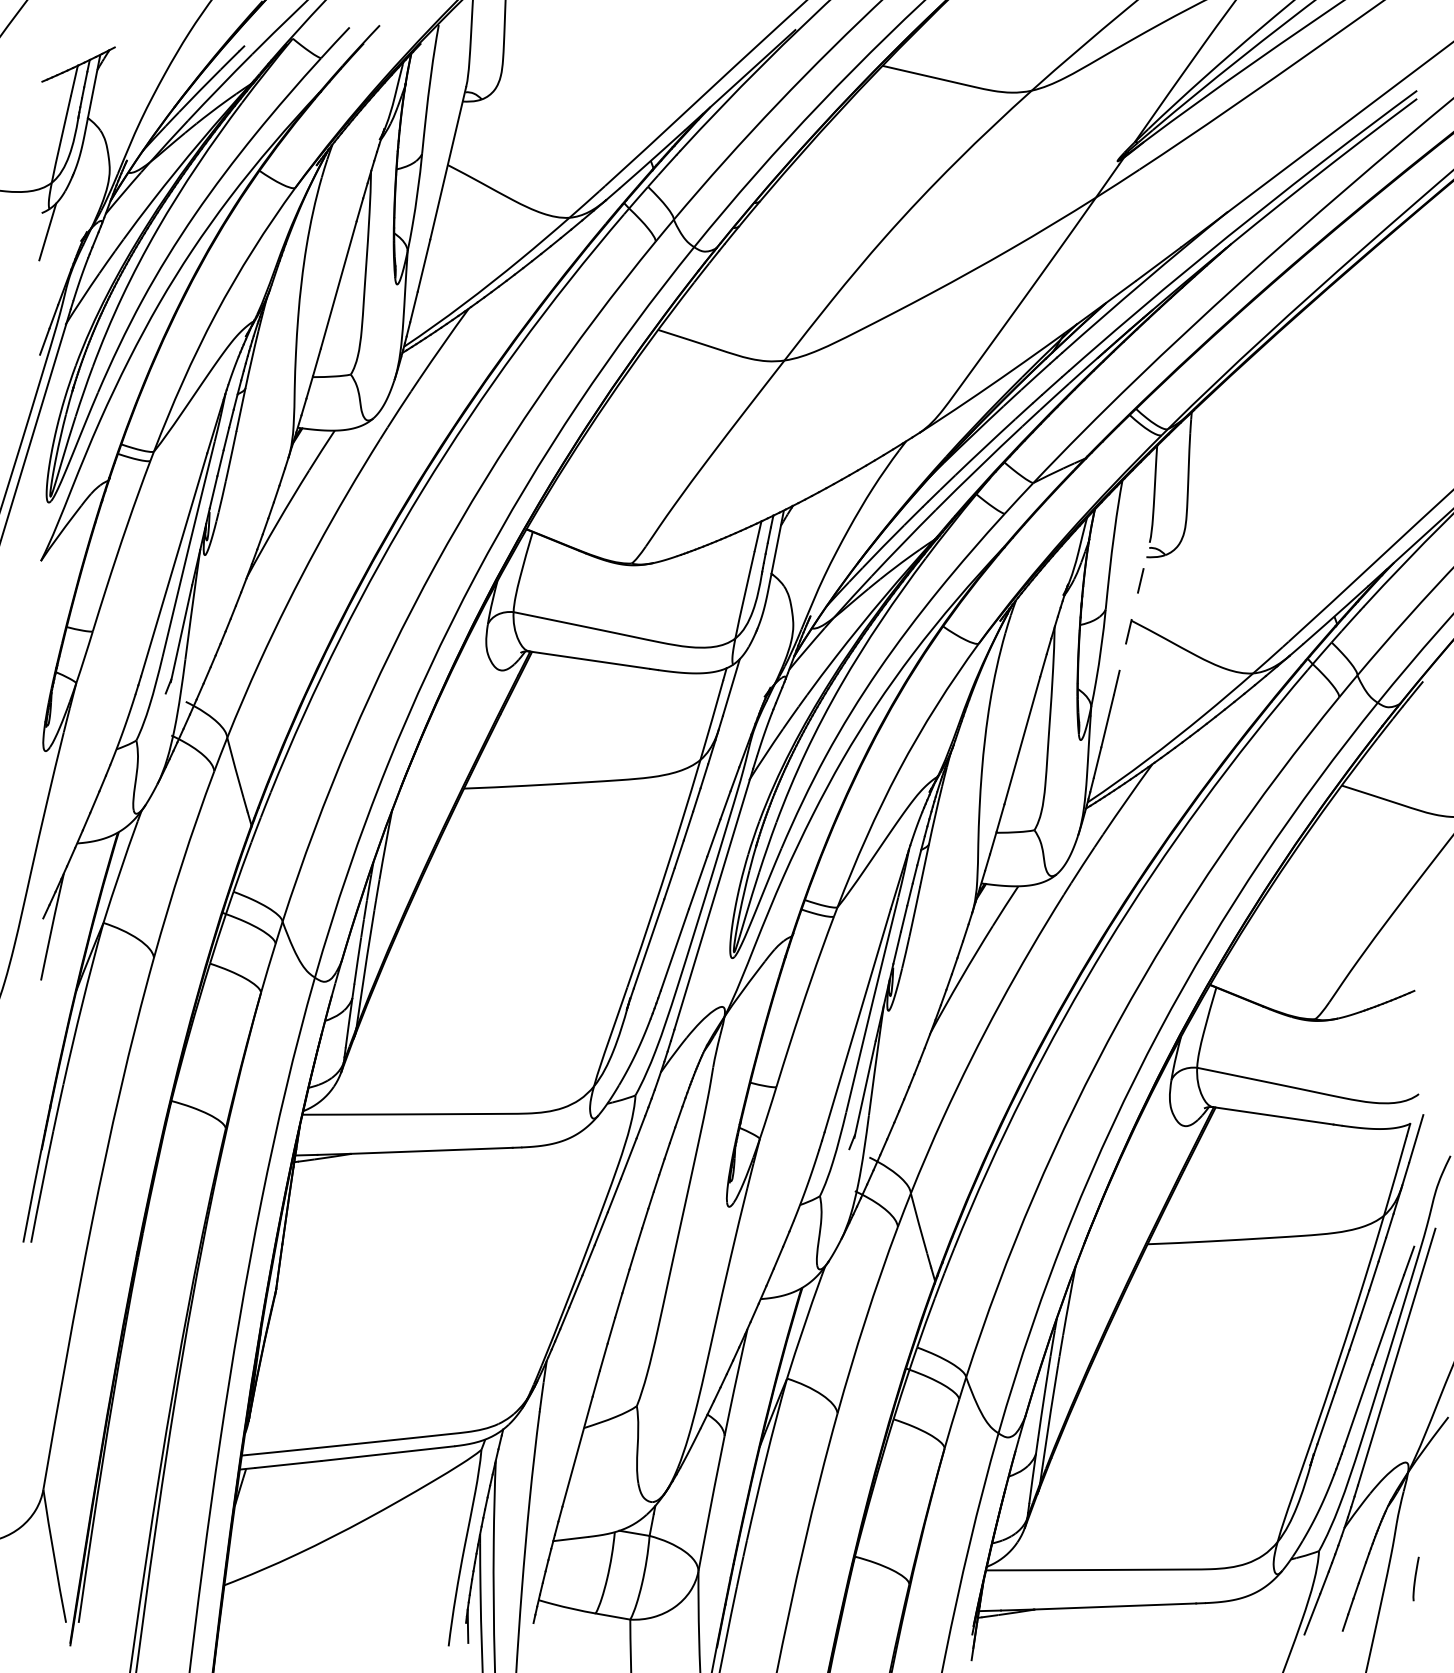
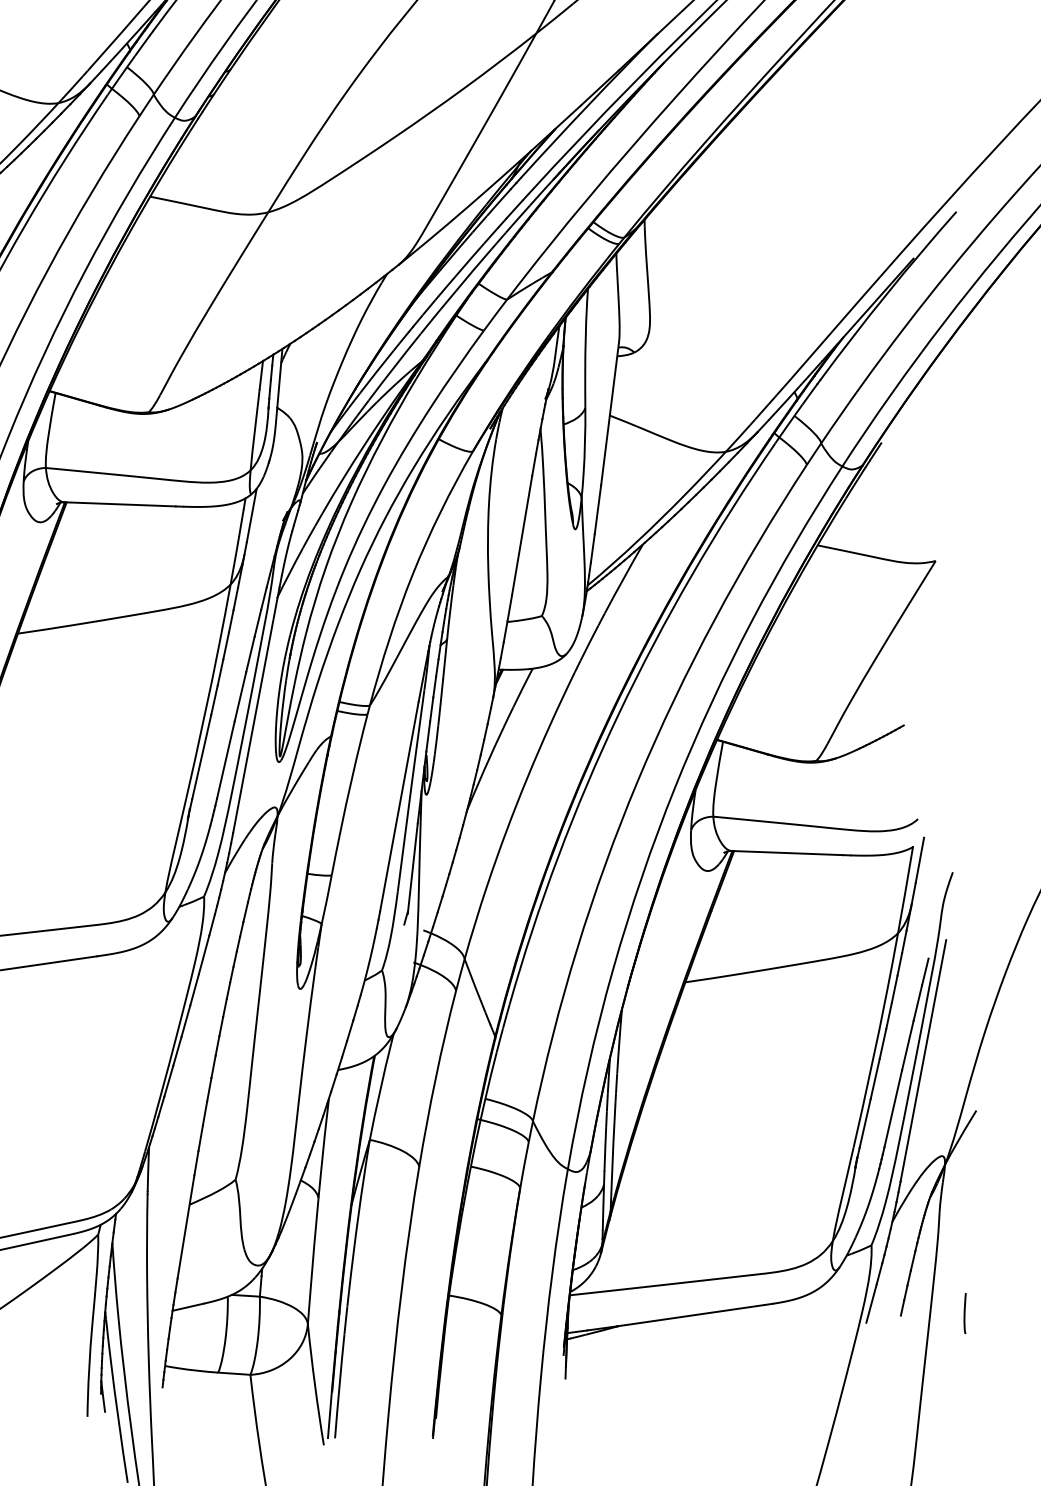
line: (1131, 618) -> (609, 413), dashed -> solid
curve: (1415, 1578) -> (964, 1313), moved

